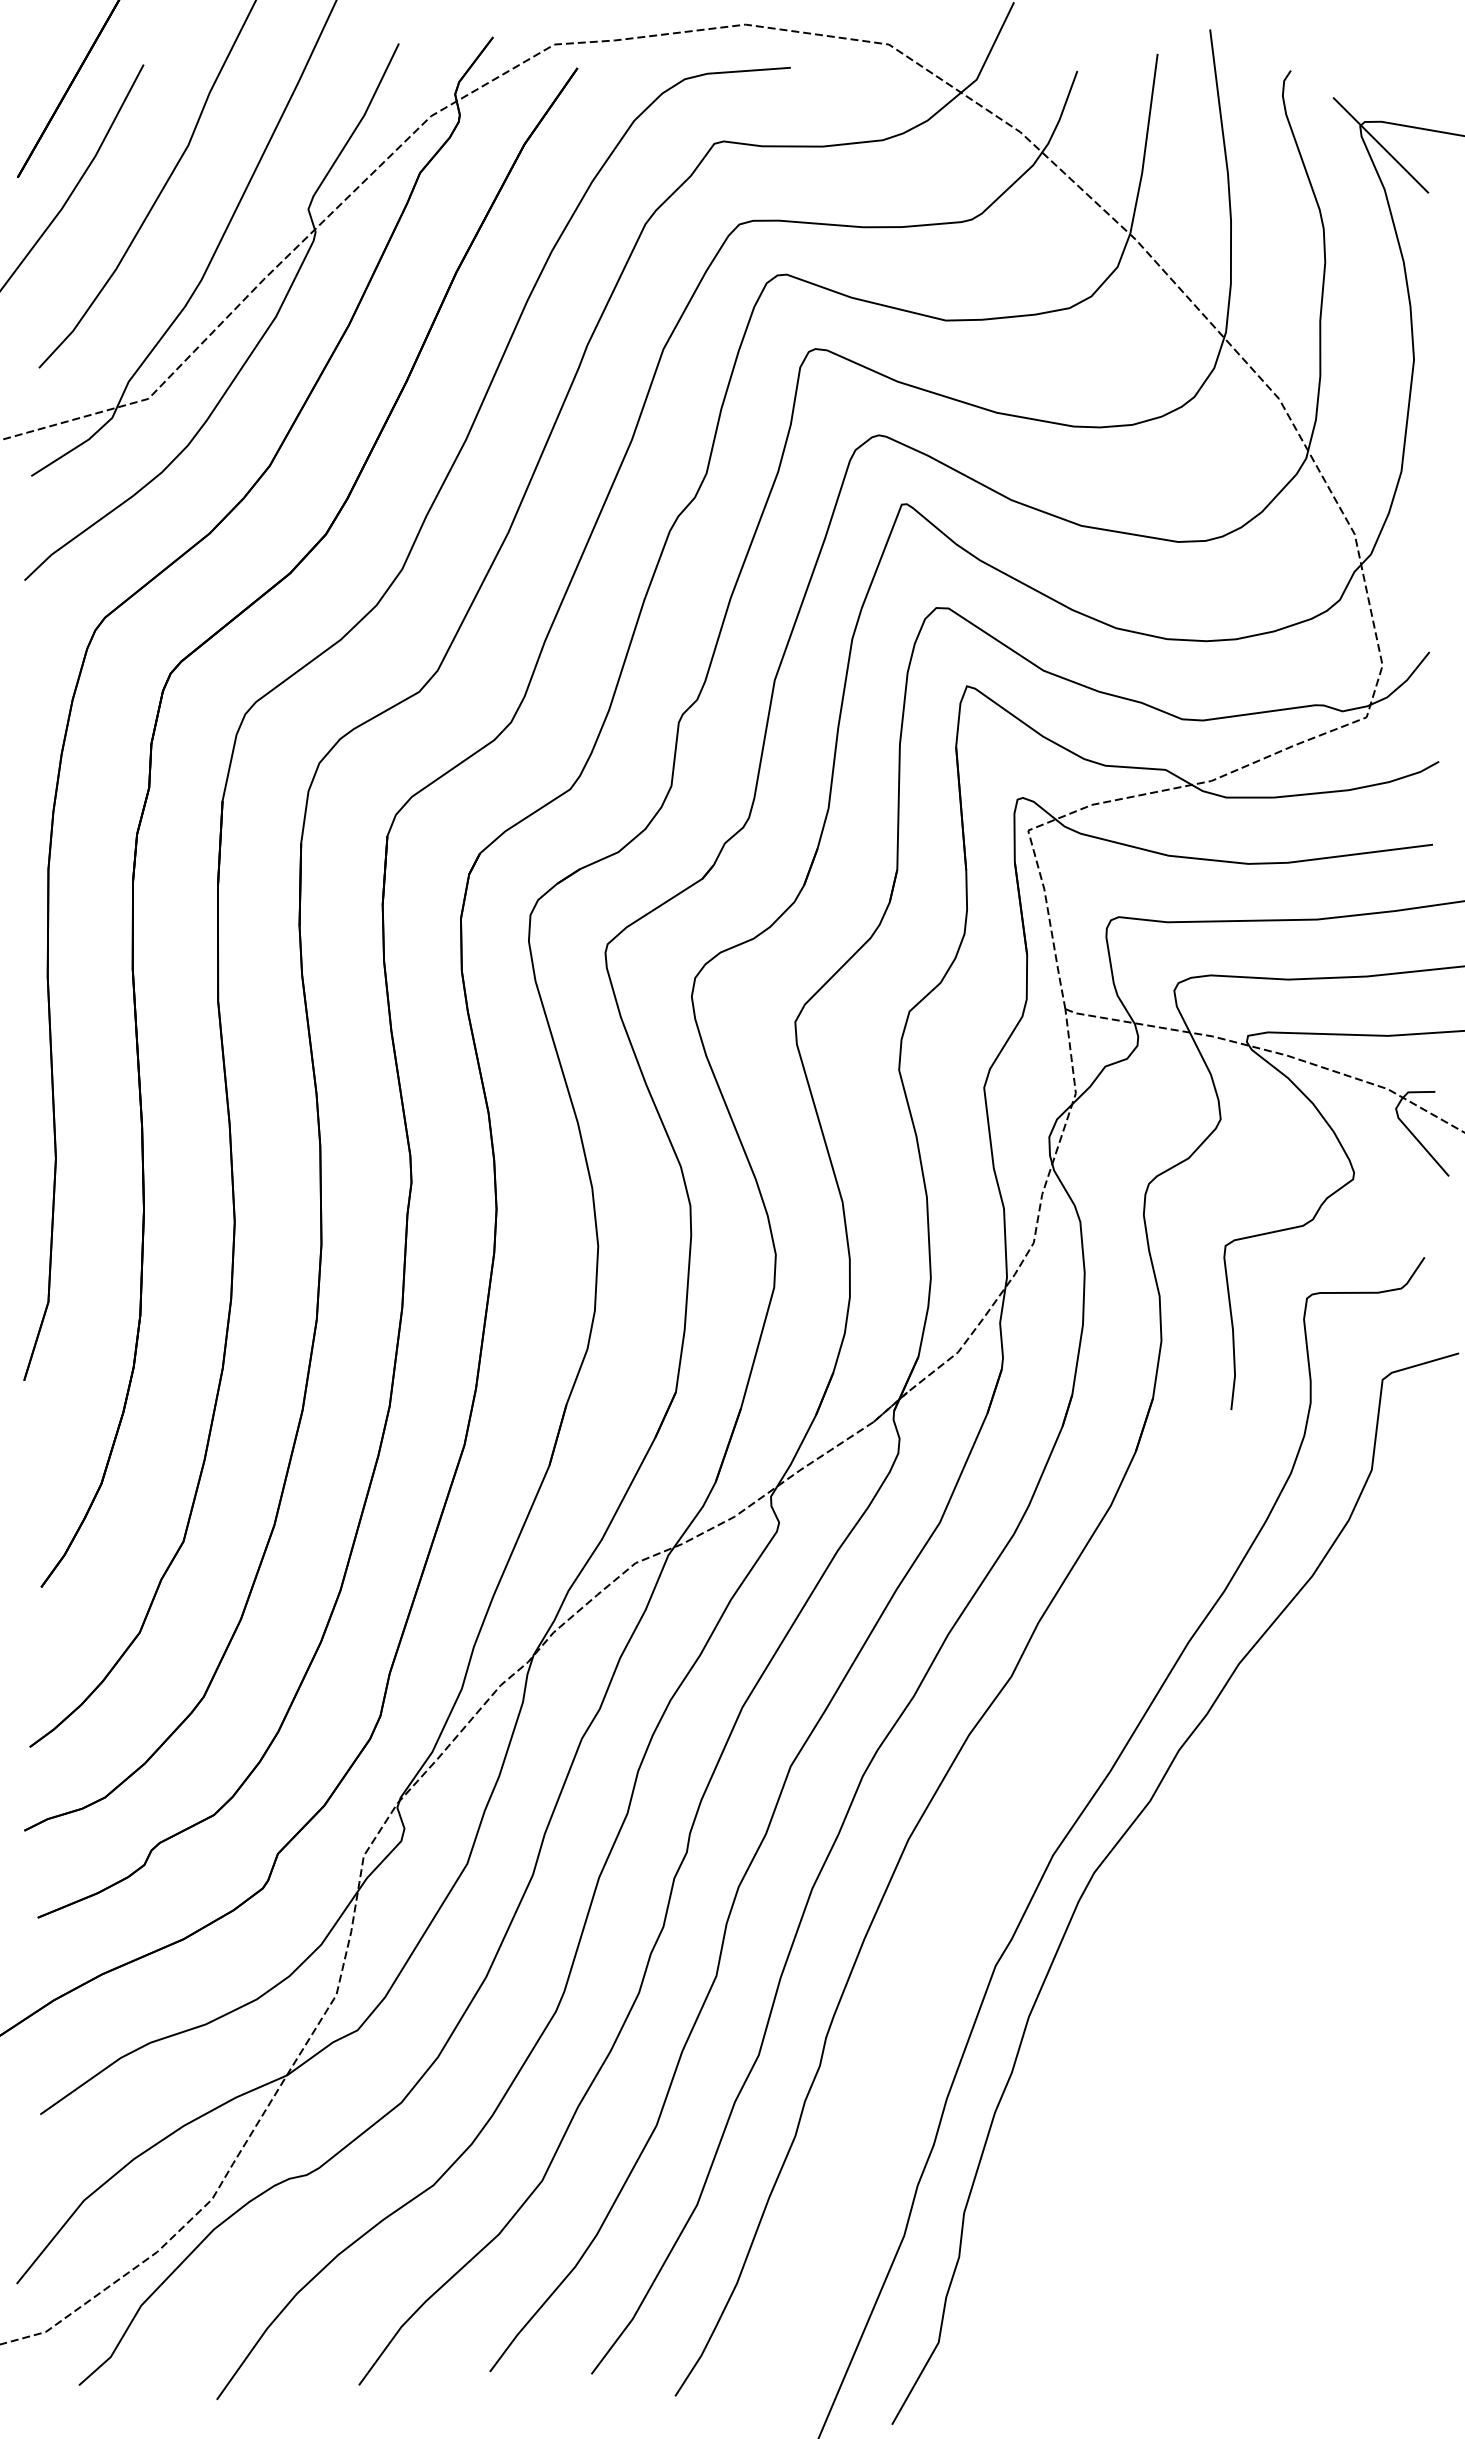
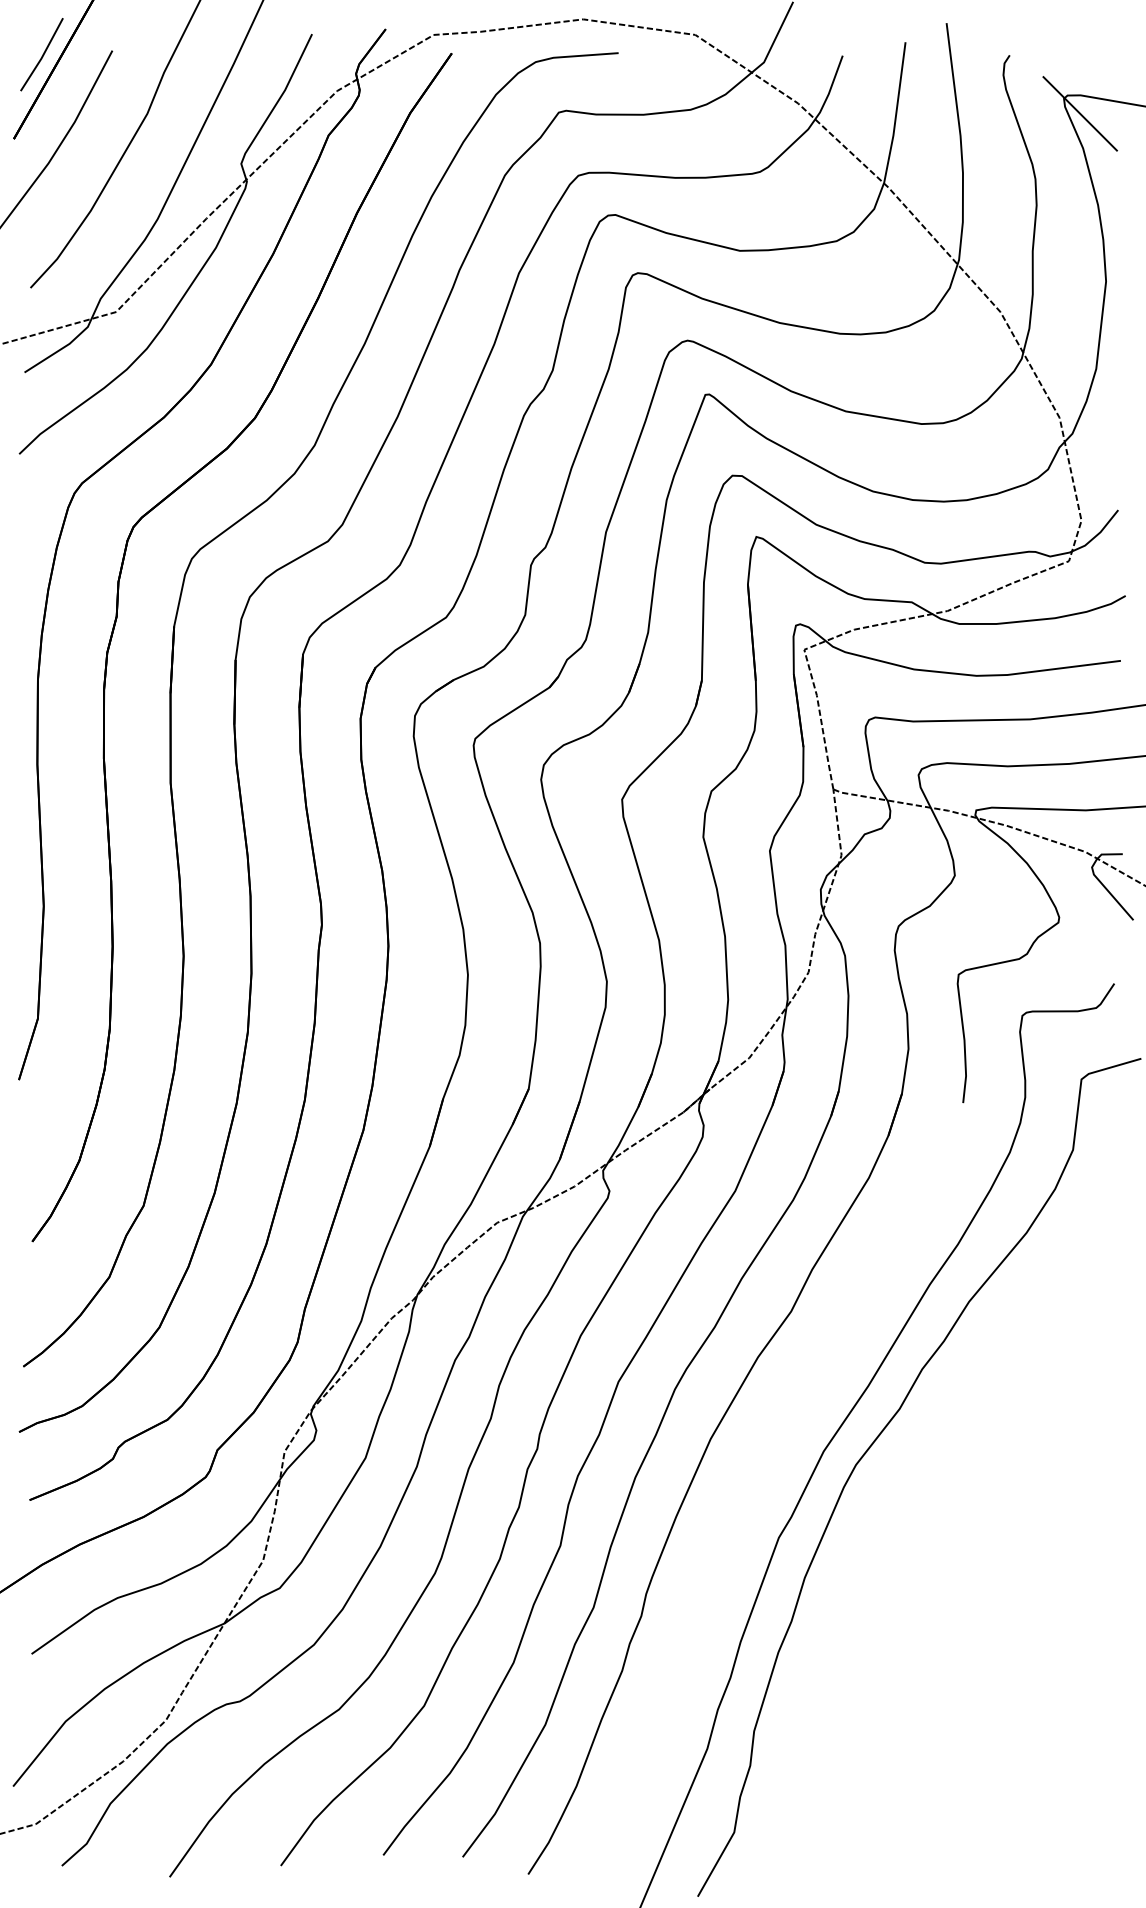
part: (53, 69) -> (41, 54), added

